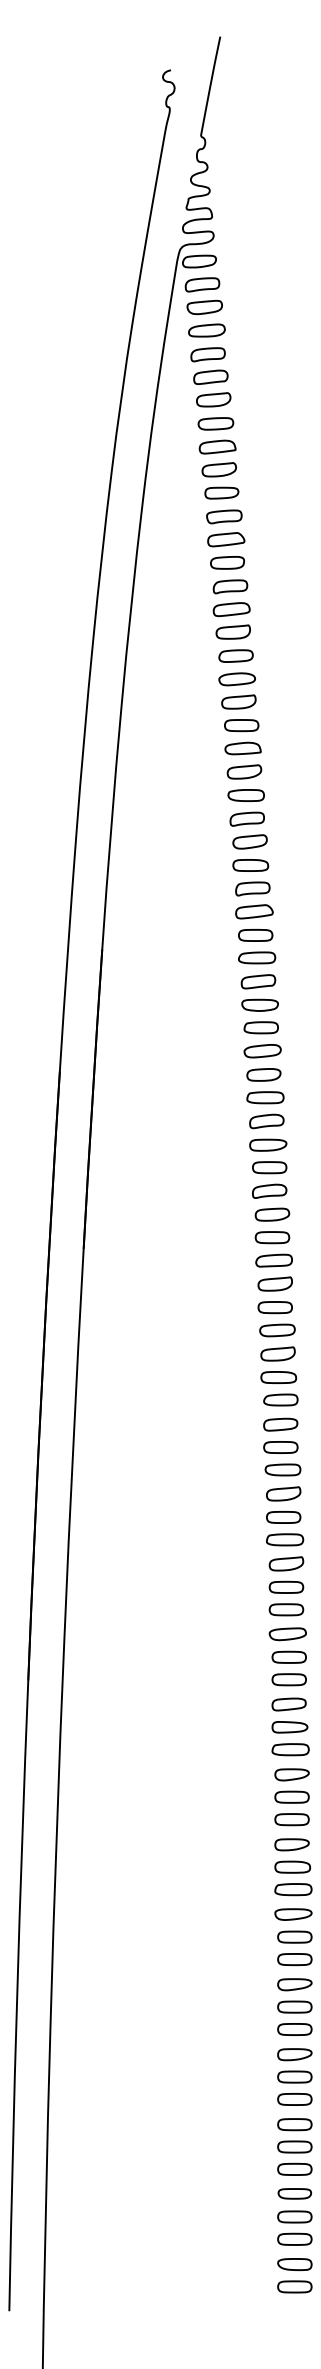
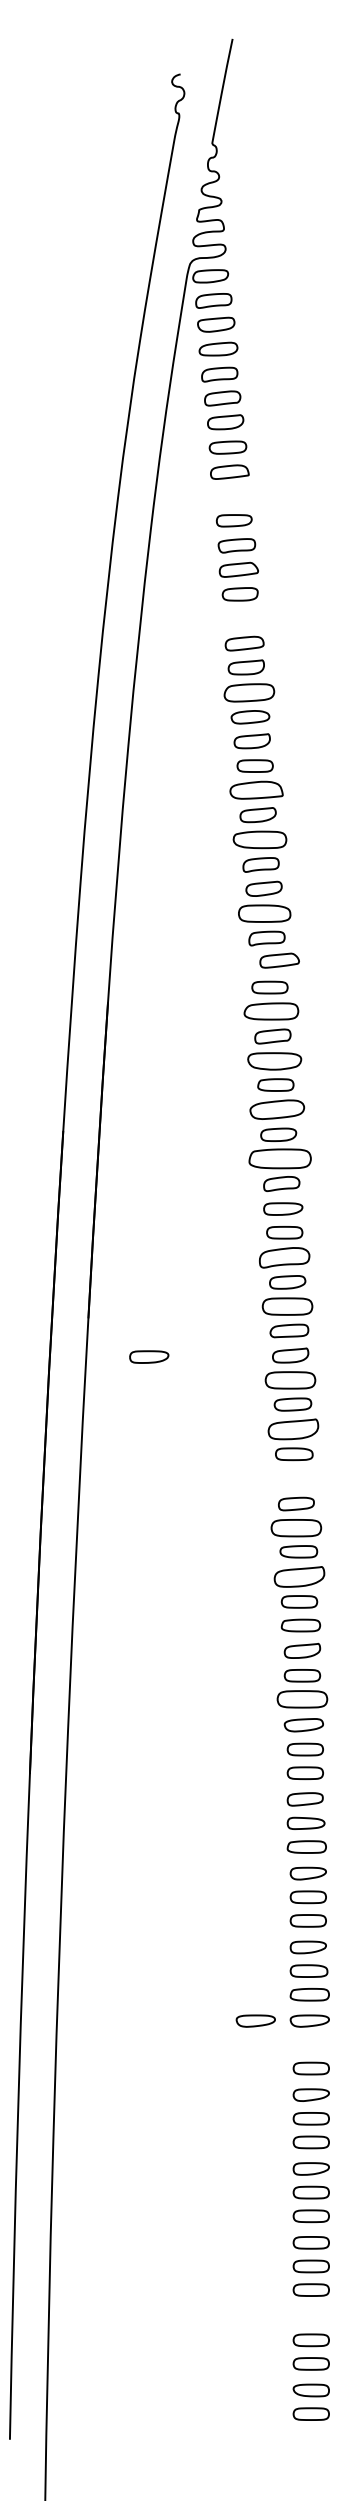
part: (219, 470) -> (231, 496), removed
part: (229, 586) -> (242, 619), removed
part: (235, 655) -> (248, 692), size x1.4
part: (242, 748) -> (256, 790), size x1.4
part: (245, 795) -> (259, 839), size x1.4
part: (250, 865) -> (264, 913), size x1.4
part: (254, 911) -> (279, 960), moved
part: (257, 957) -> (271, 1010), size x1.4
part: (259, 1005) -> (274, 1061), size x1.4
part: (262, 1050) -> (277, 1109), size x1.4
part: (265, 1097) -> (280, 1158), size x1.6
part: (269, 1191) -> (284, 1257), size x1.4
part: (272, 1237) -> (287, 1306), size x1.4
part: (141, 1284) -> (149, 1356), added
part: (275, 1307) -> (290, 1380), size x1.4
part: (277, 1354) -> (293, 1429), size x1.4
part: (280, 1399) -> (296, 1477), removed
part: (280, 1446) -> (296, 1527), size x1.4
part: (283, 1494) -> (299, 1577), size x1.4
part: (286, 1609) -> (302, 1699), size x1.4
part: (241, 1913) -> (255, 2020), added
part: (294, 1936) -> (310, 2044), removed
part: (295, 2193) -> (311, 2315), removed

